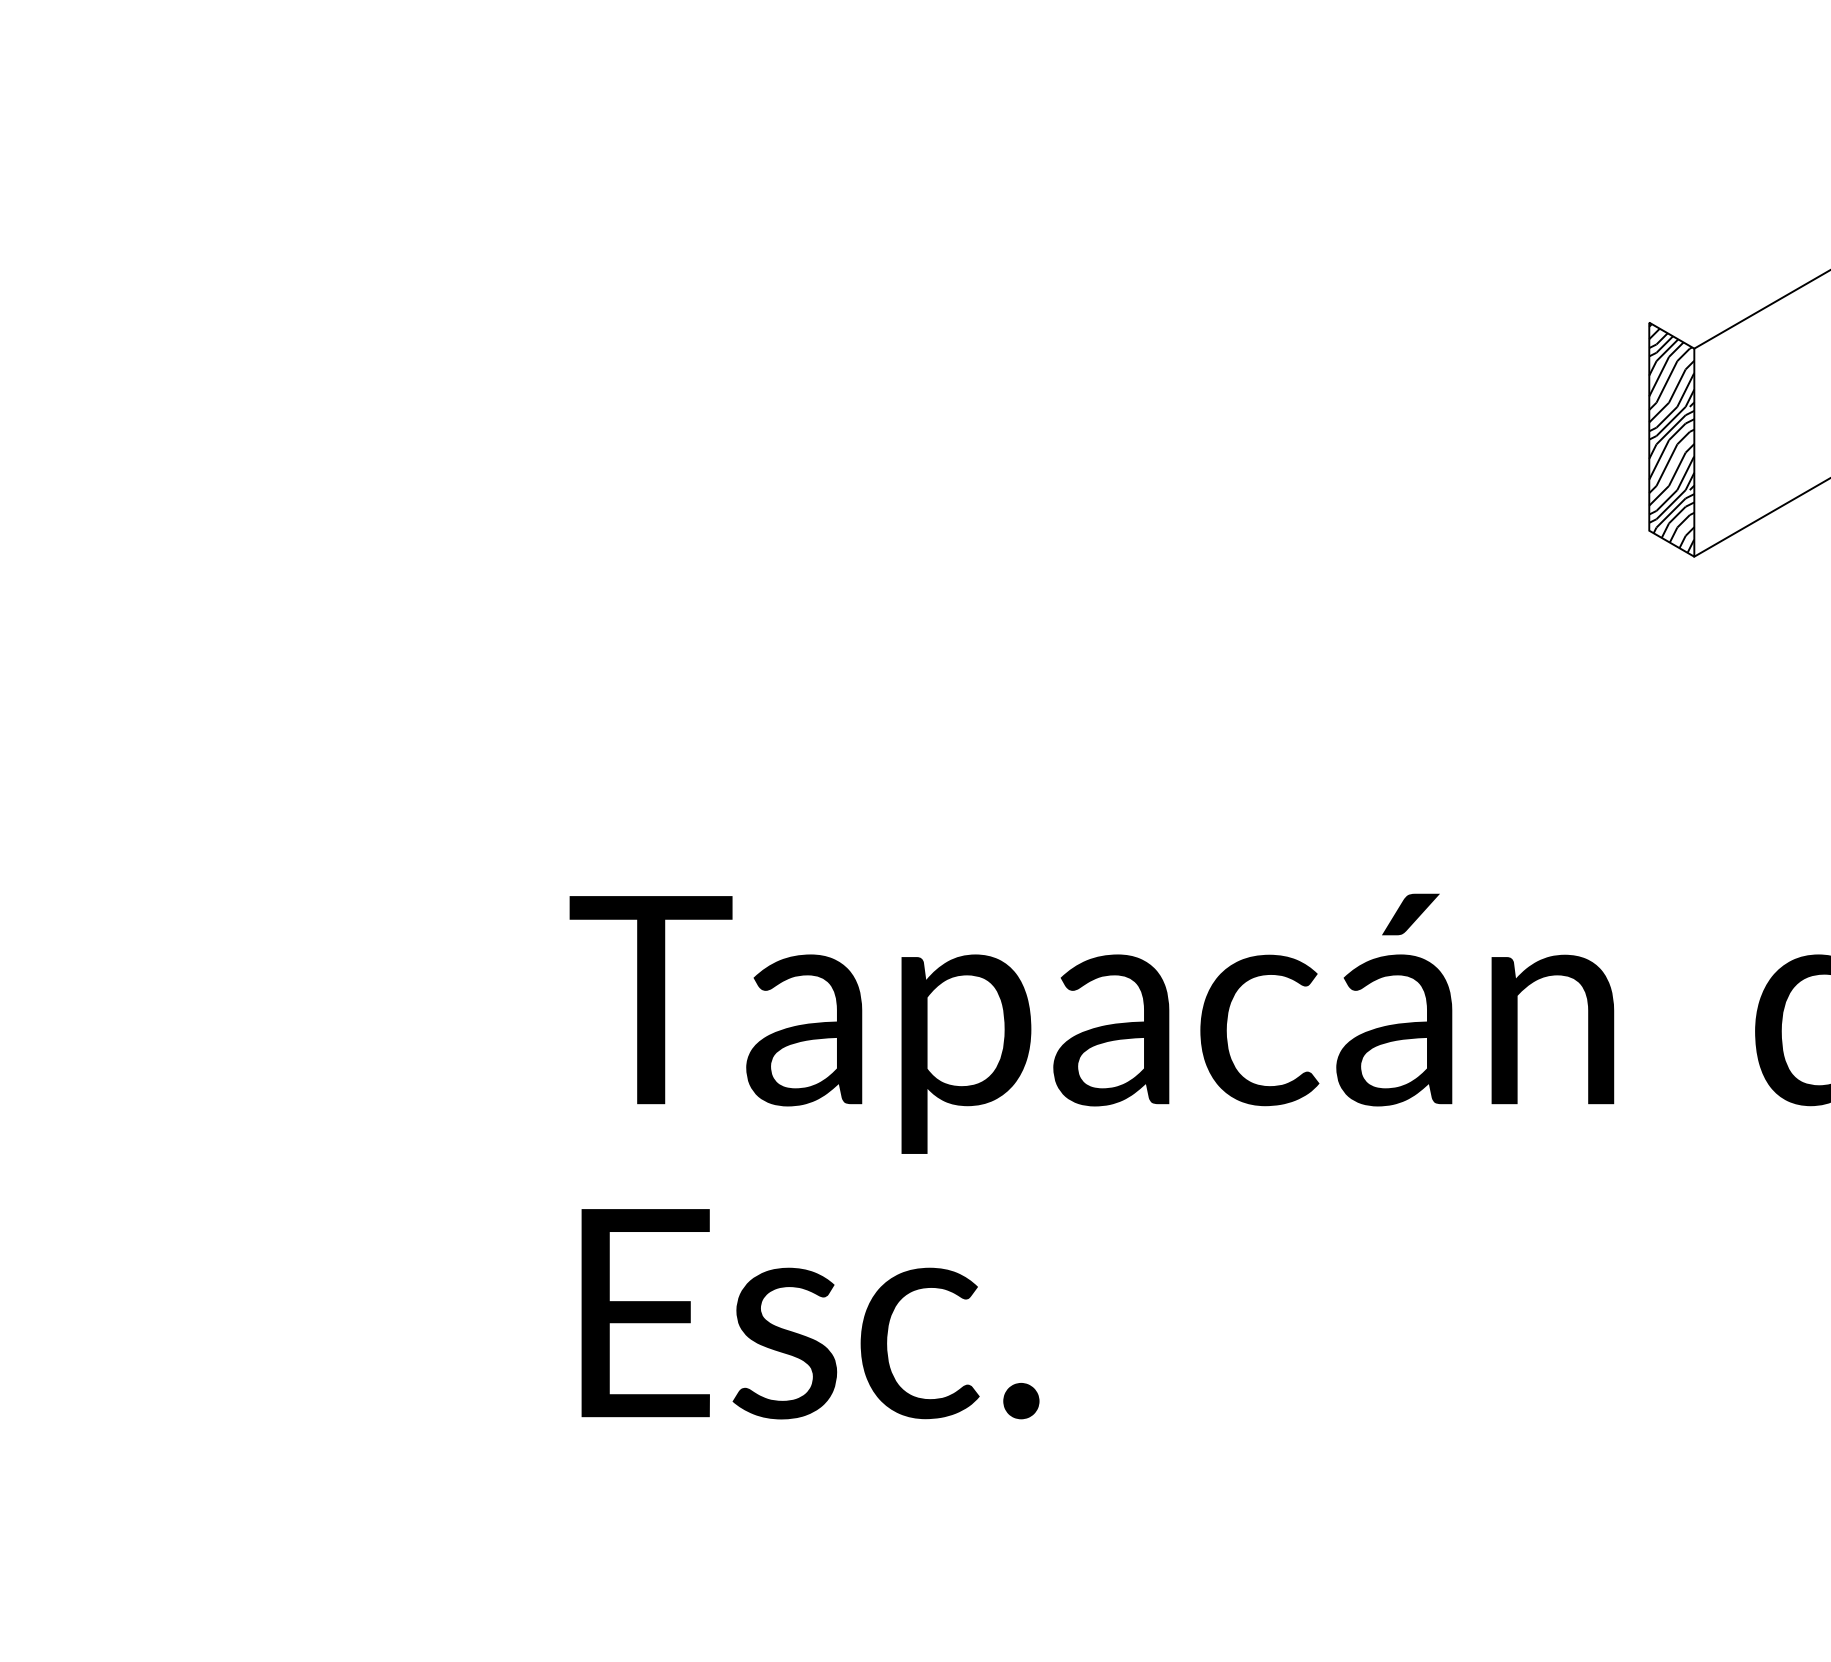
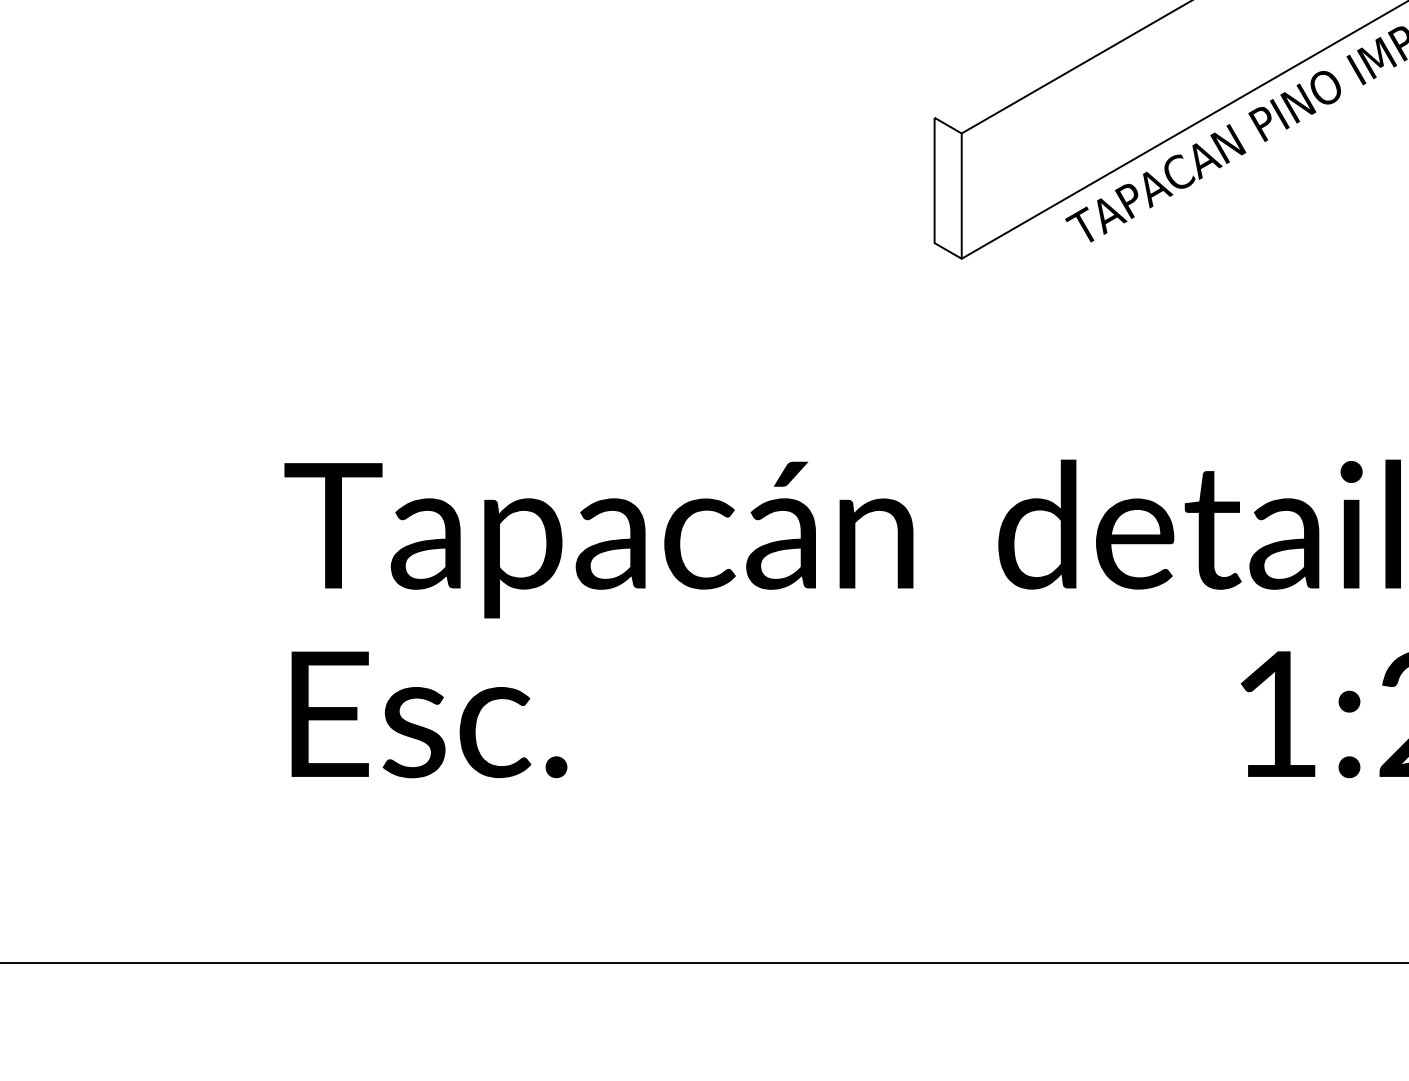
hatch: (1670, 440) -> (947, 188), removed

